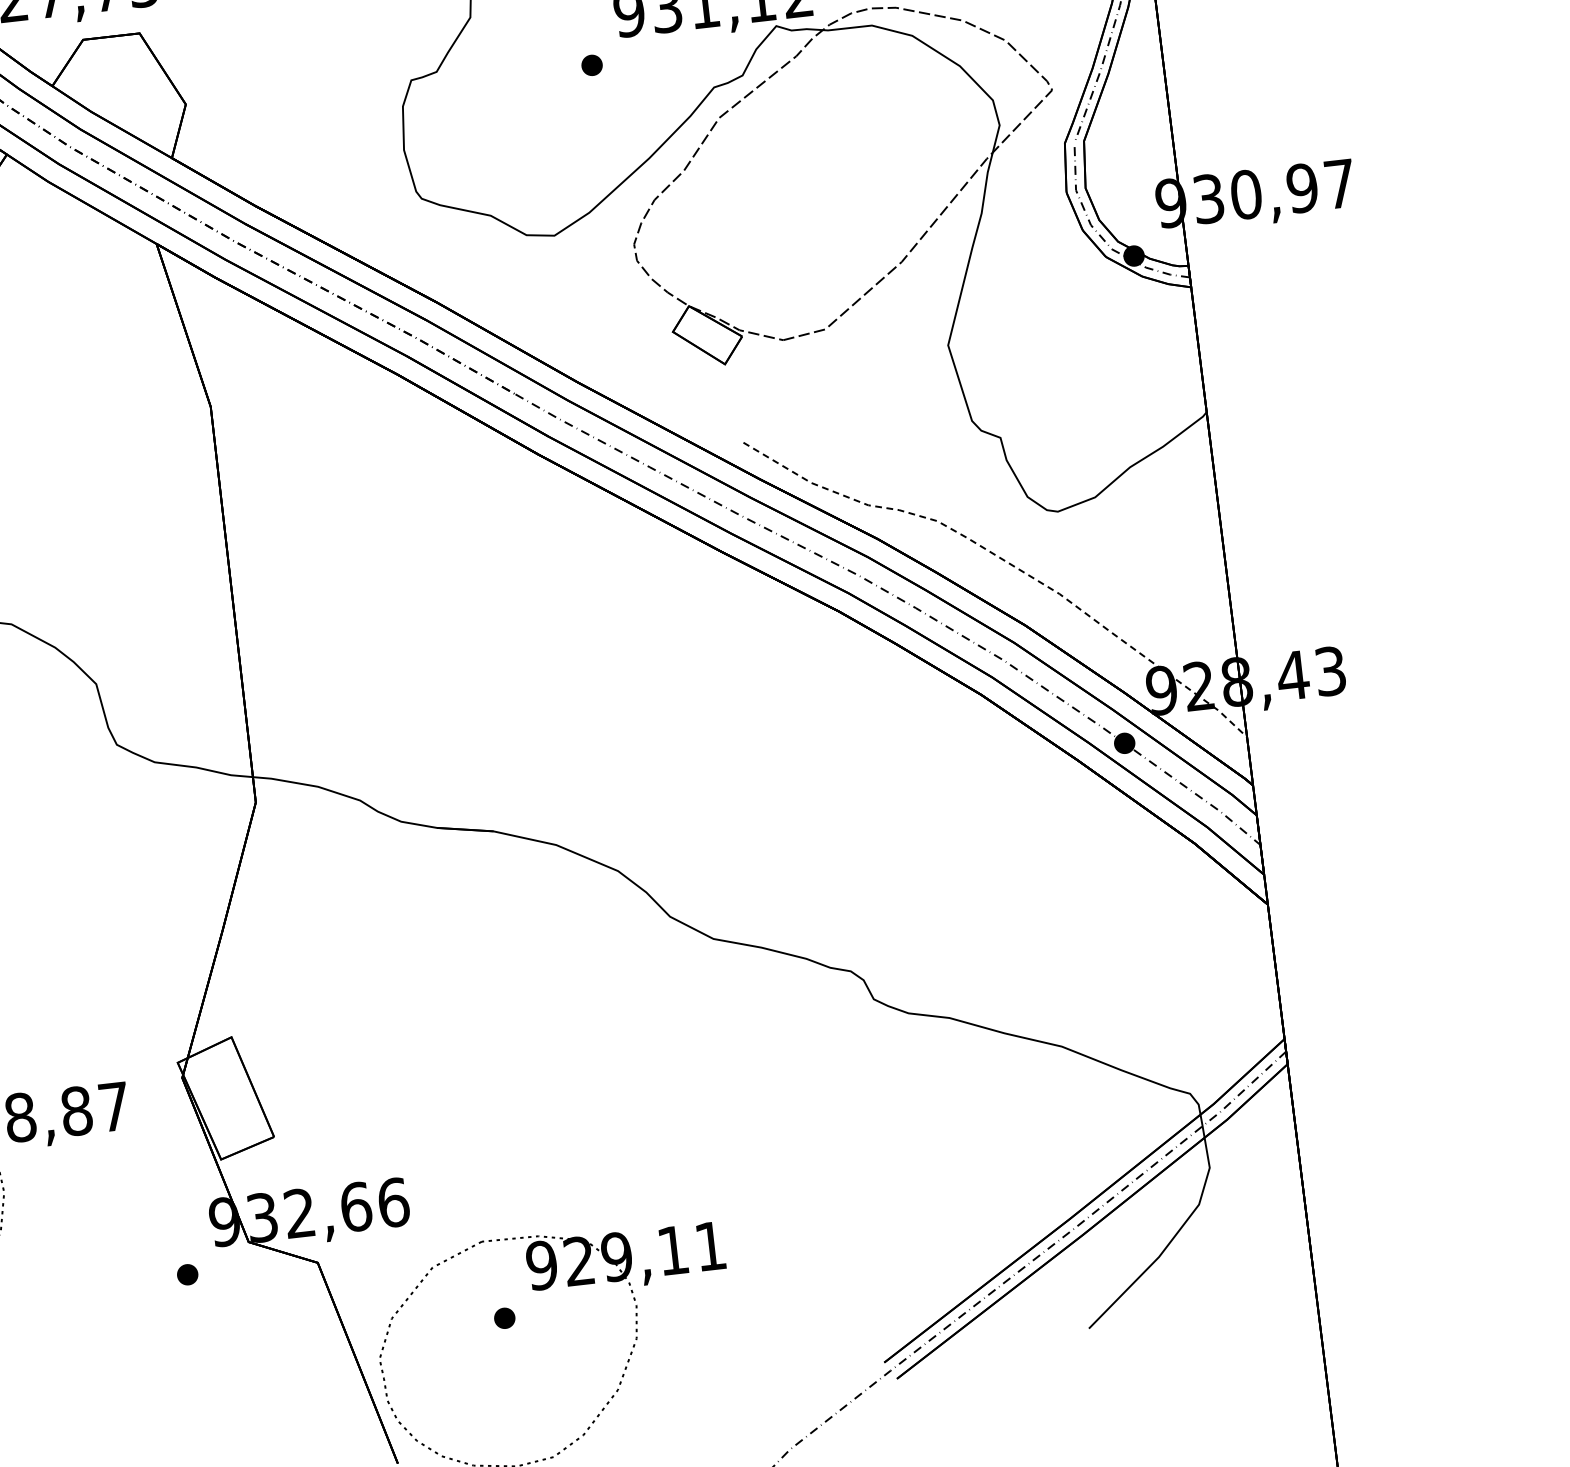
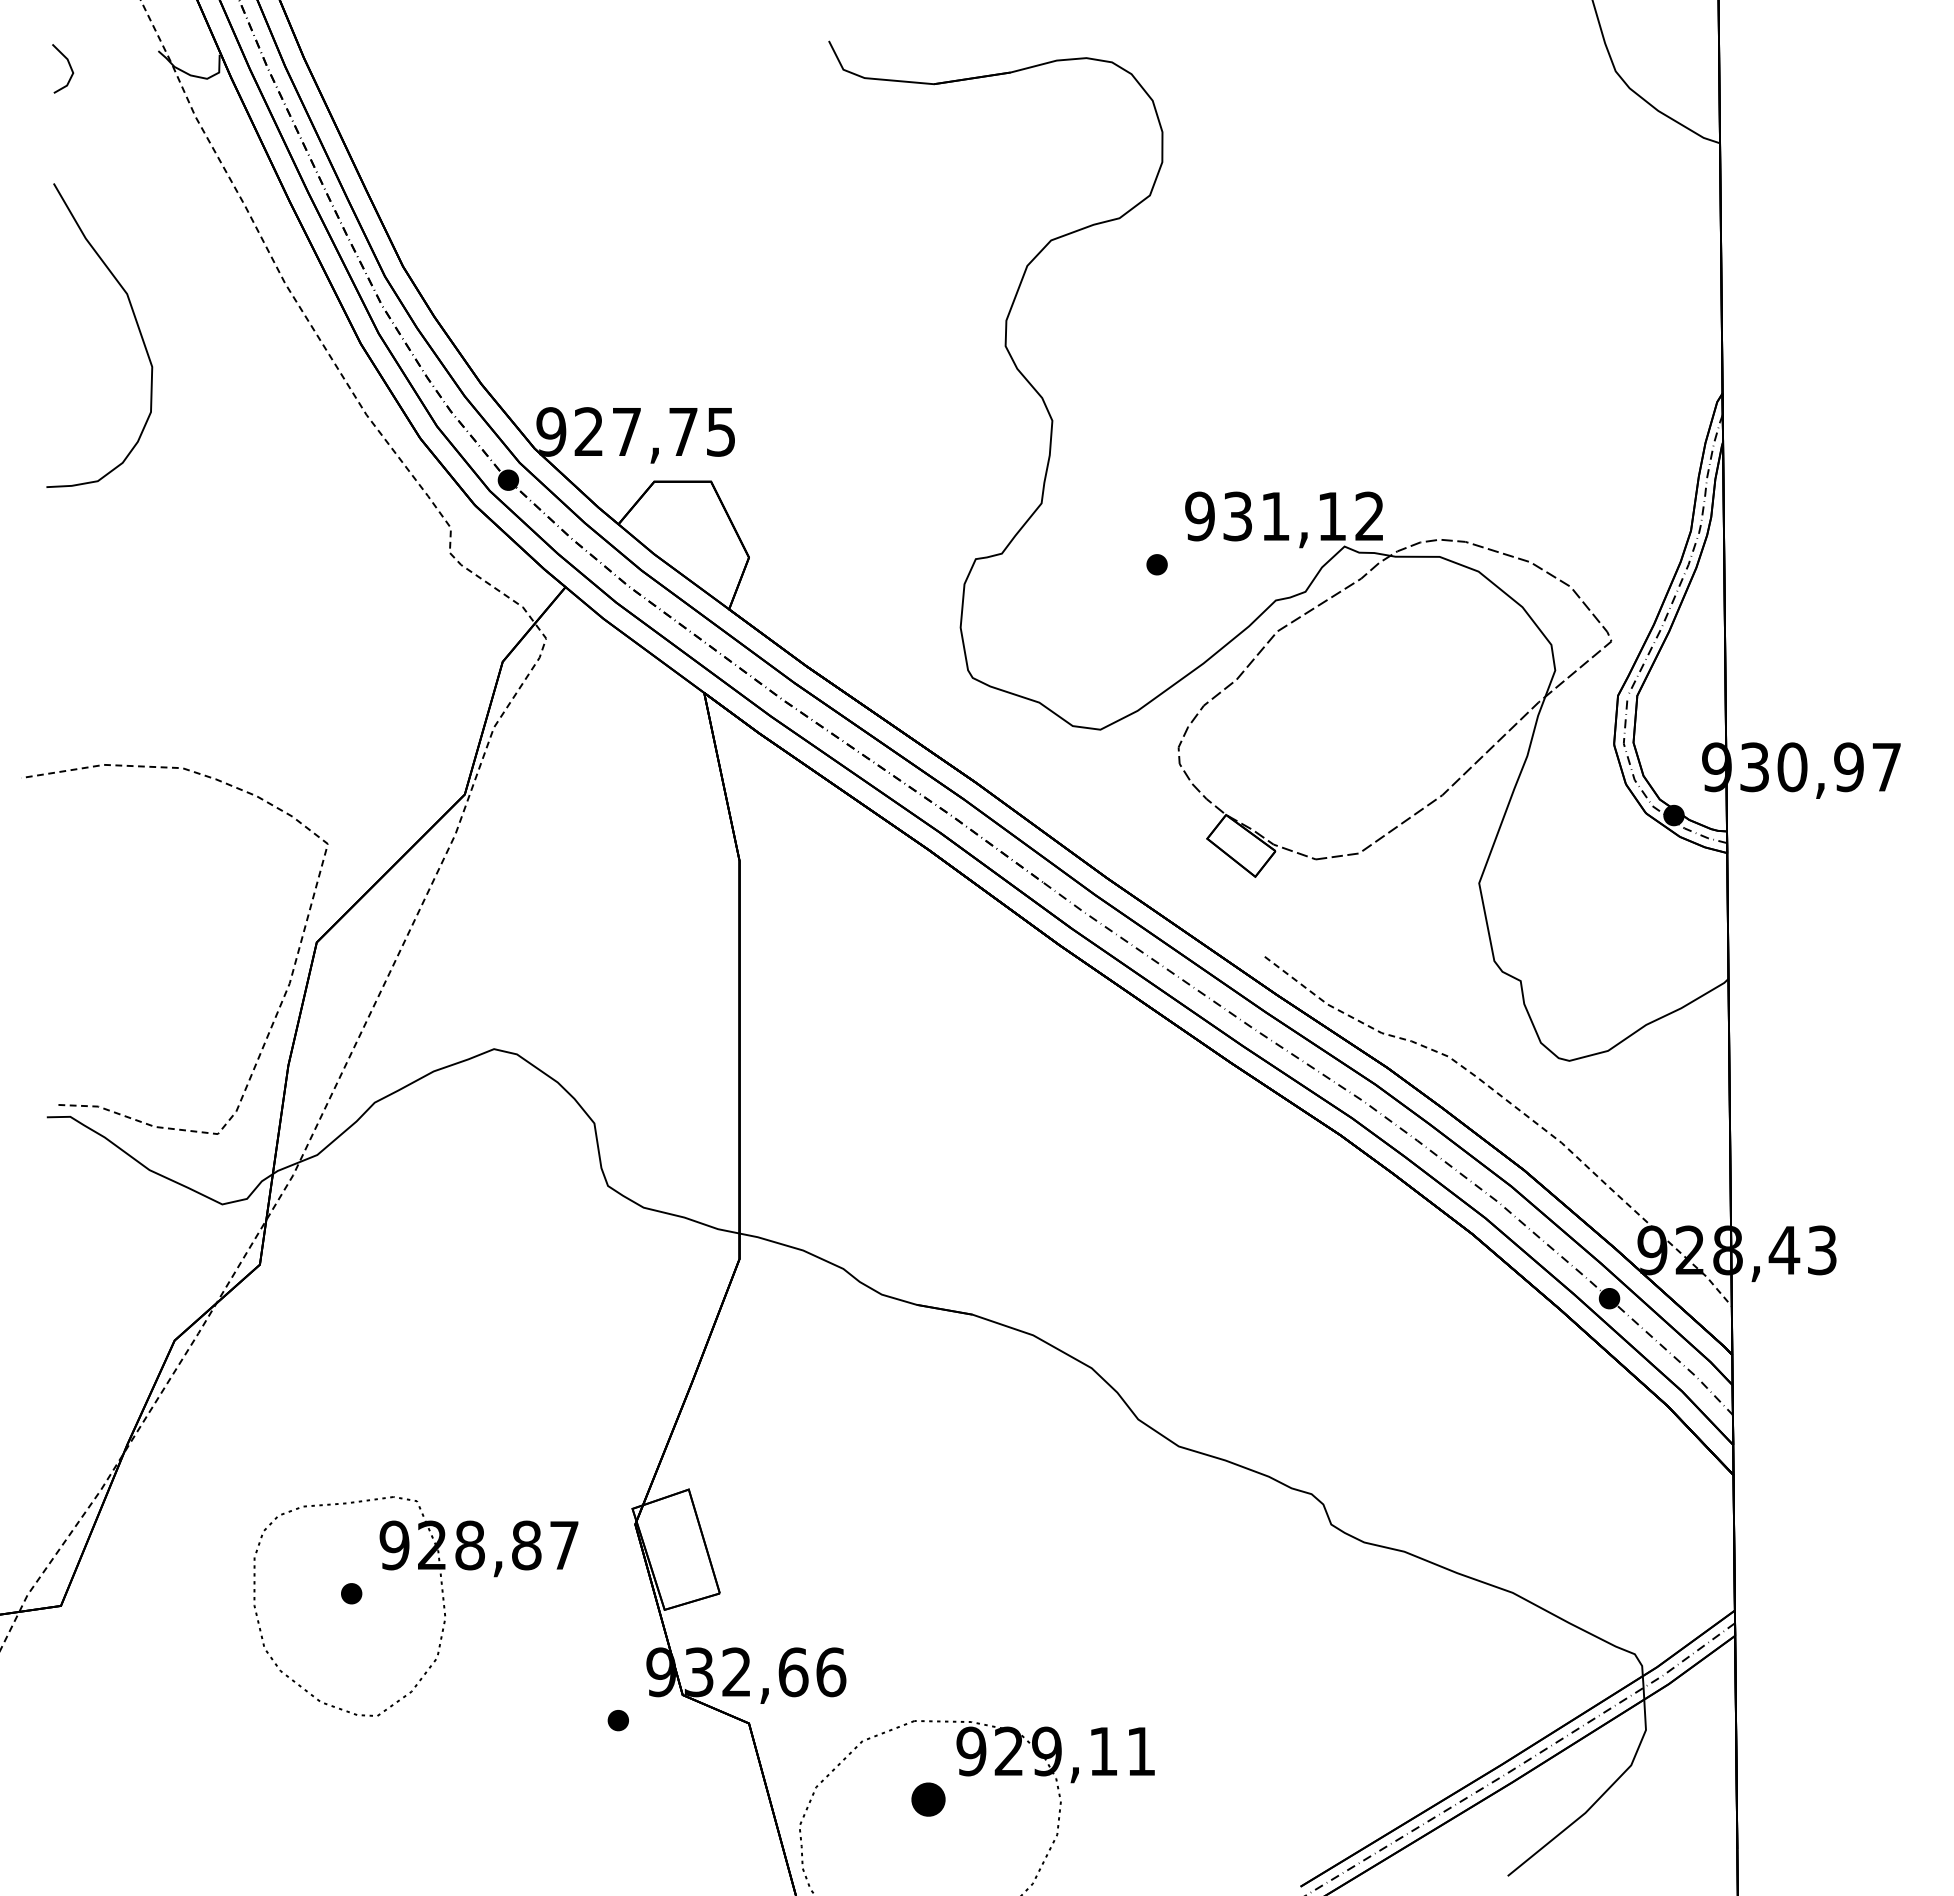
part: (504, 1318) -> (928, 1799), size x1.6

